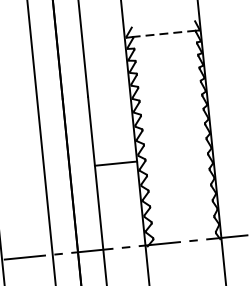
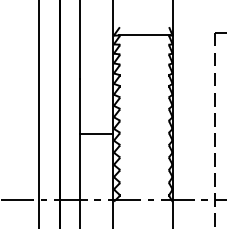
line: (163, 33) -> (143, 35), dashed -> solid

